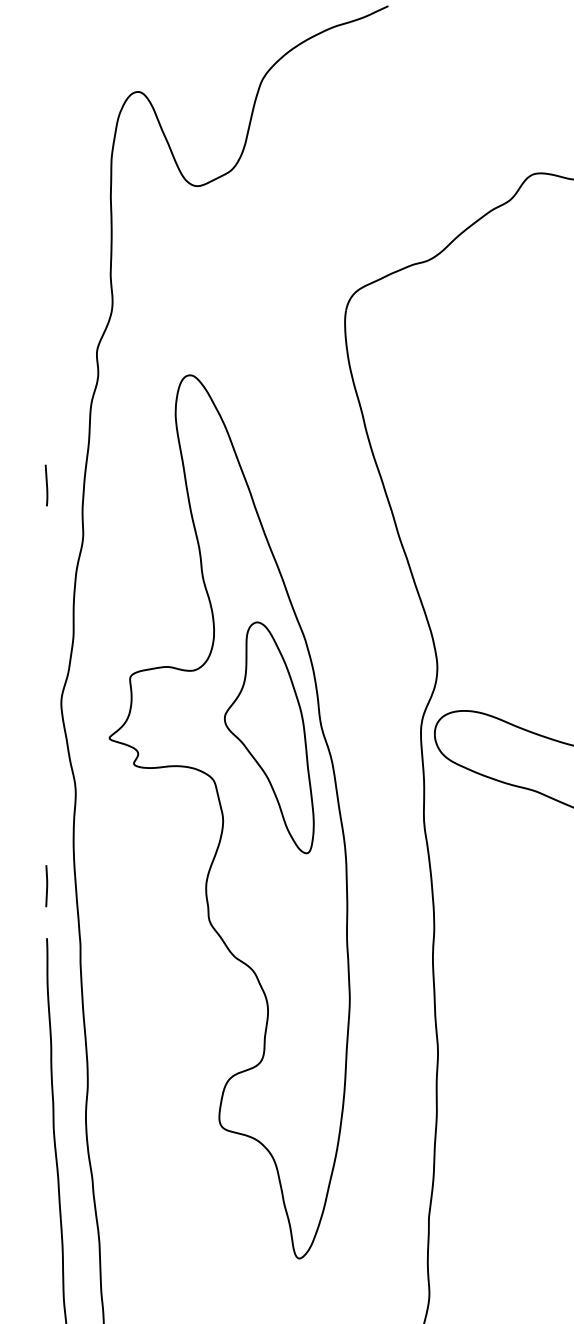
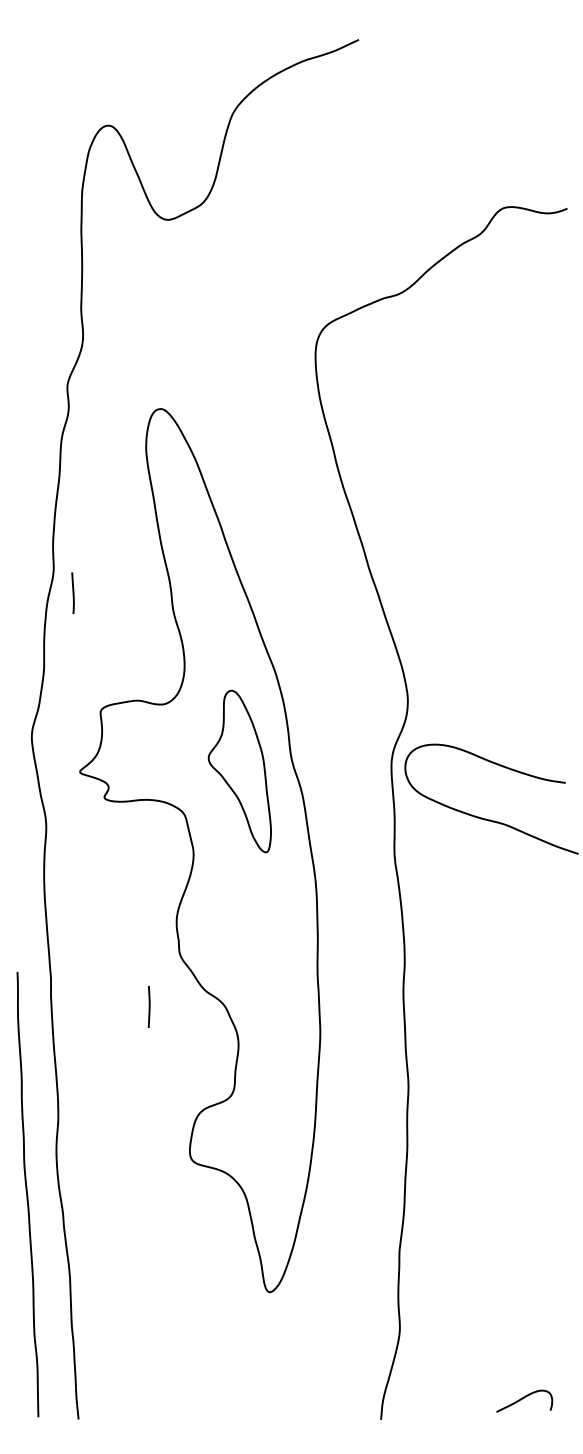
line: (46, 484) -> (72, 592), moved
part: (269, 737) -> (239, 771), size x0.7
line: (46, 885) -> (148, 1006), moved

